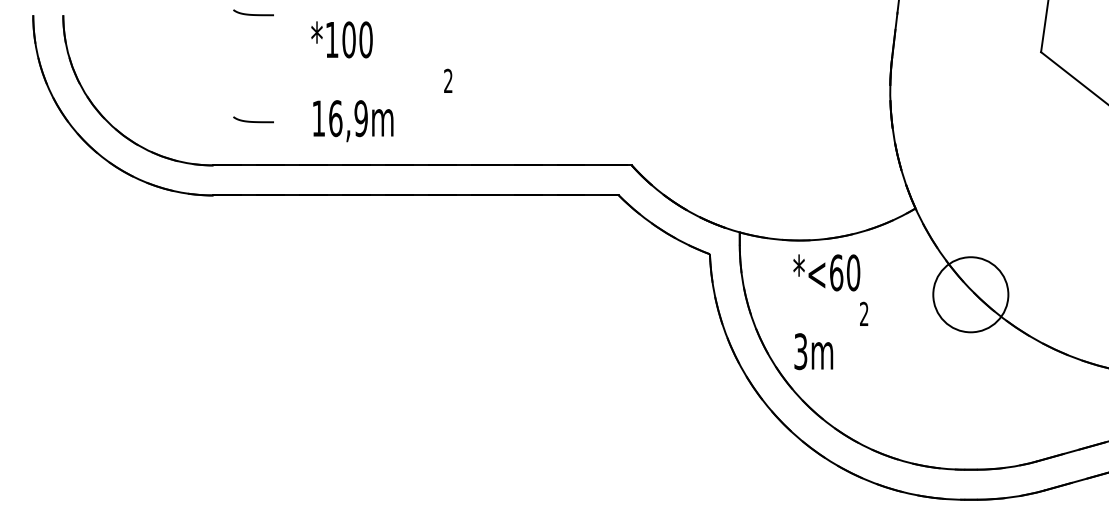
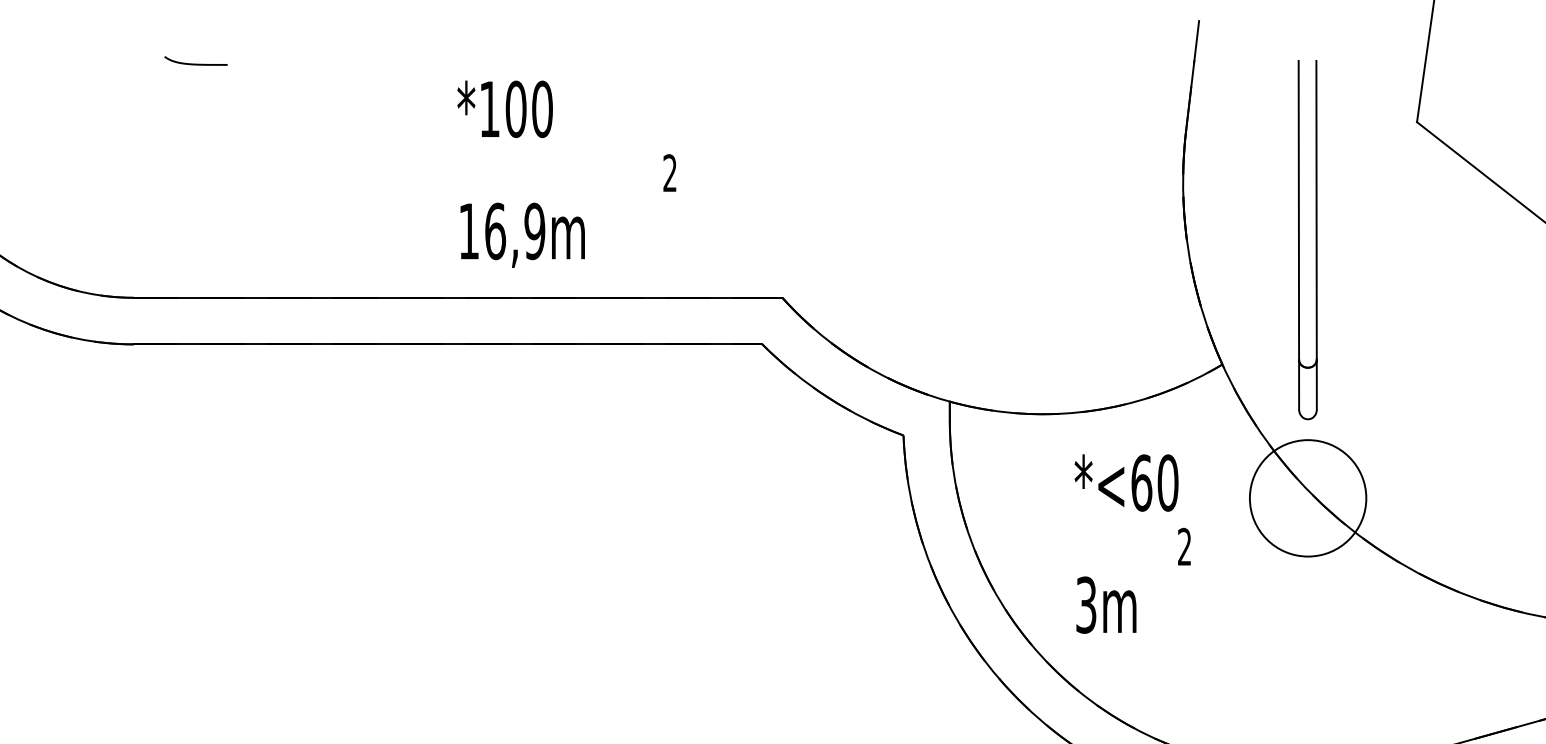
text: (381, 81) -> (566, 173), moved
curve: (253, 121) -> (195, 229), removed
part: (970, 127) -> (1307, 238), added
text: (830, 312) -> (1132, 544), moved

